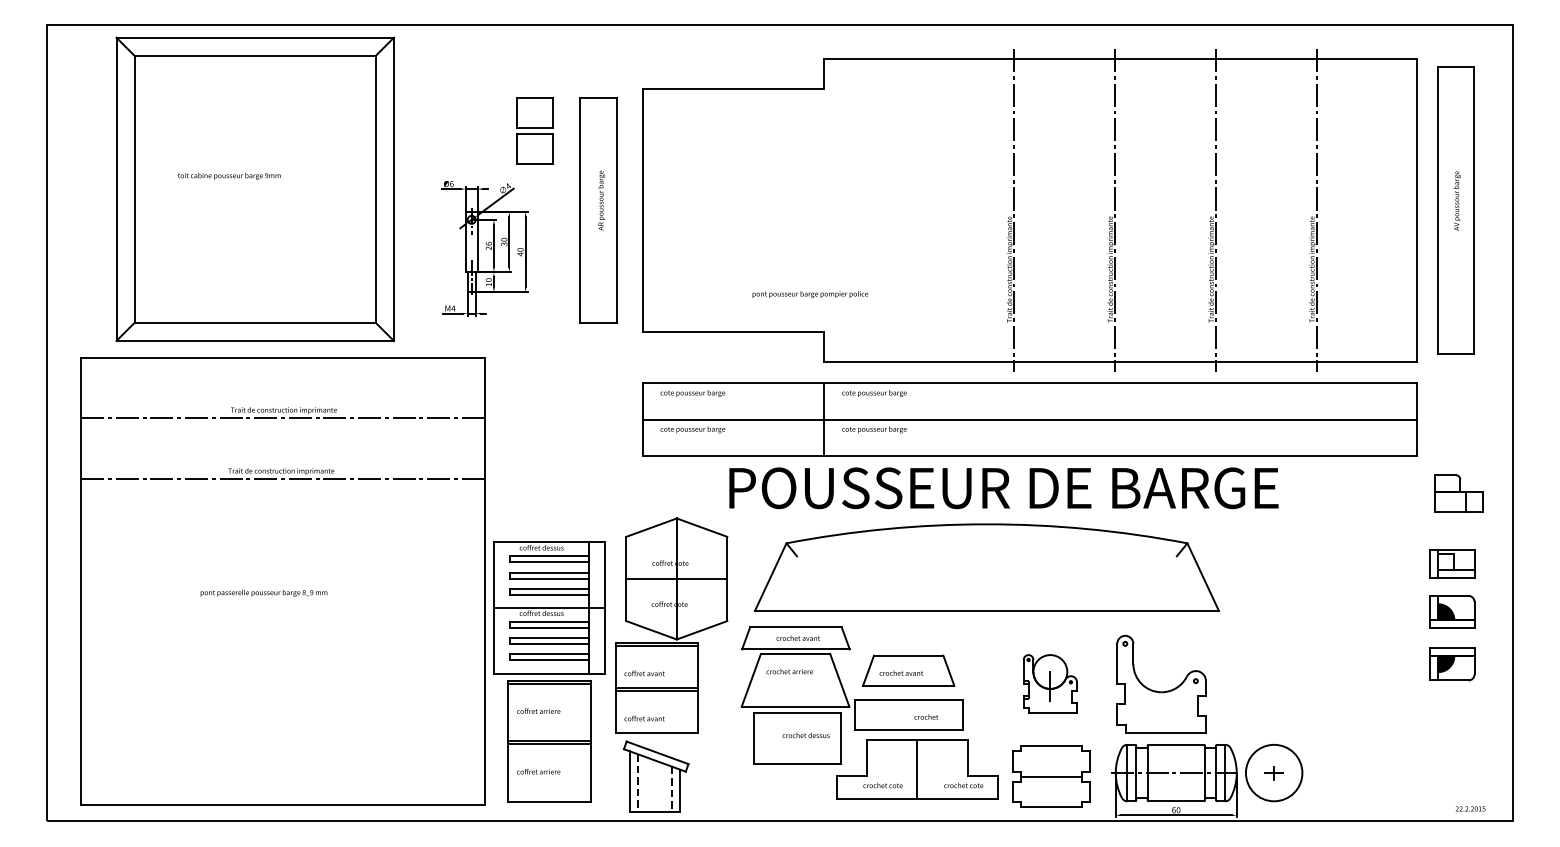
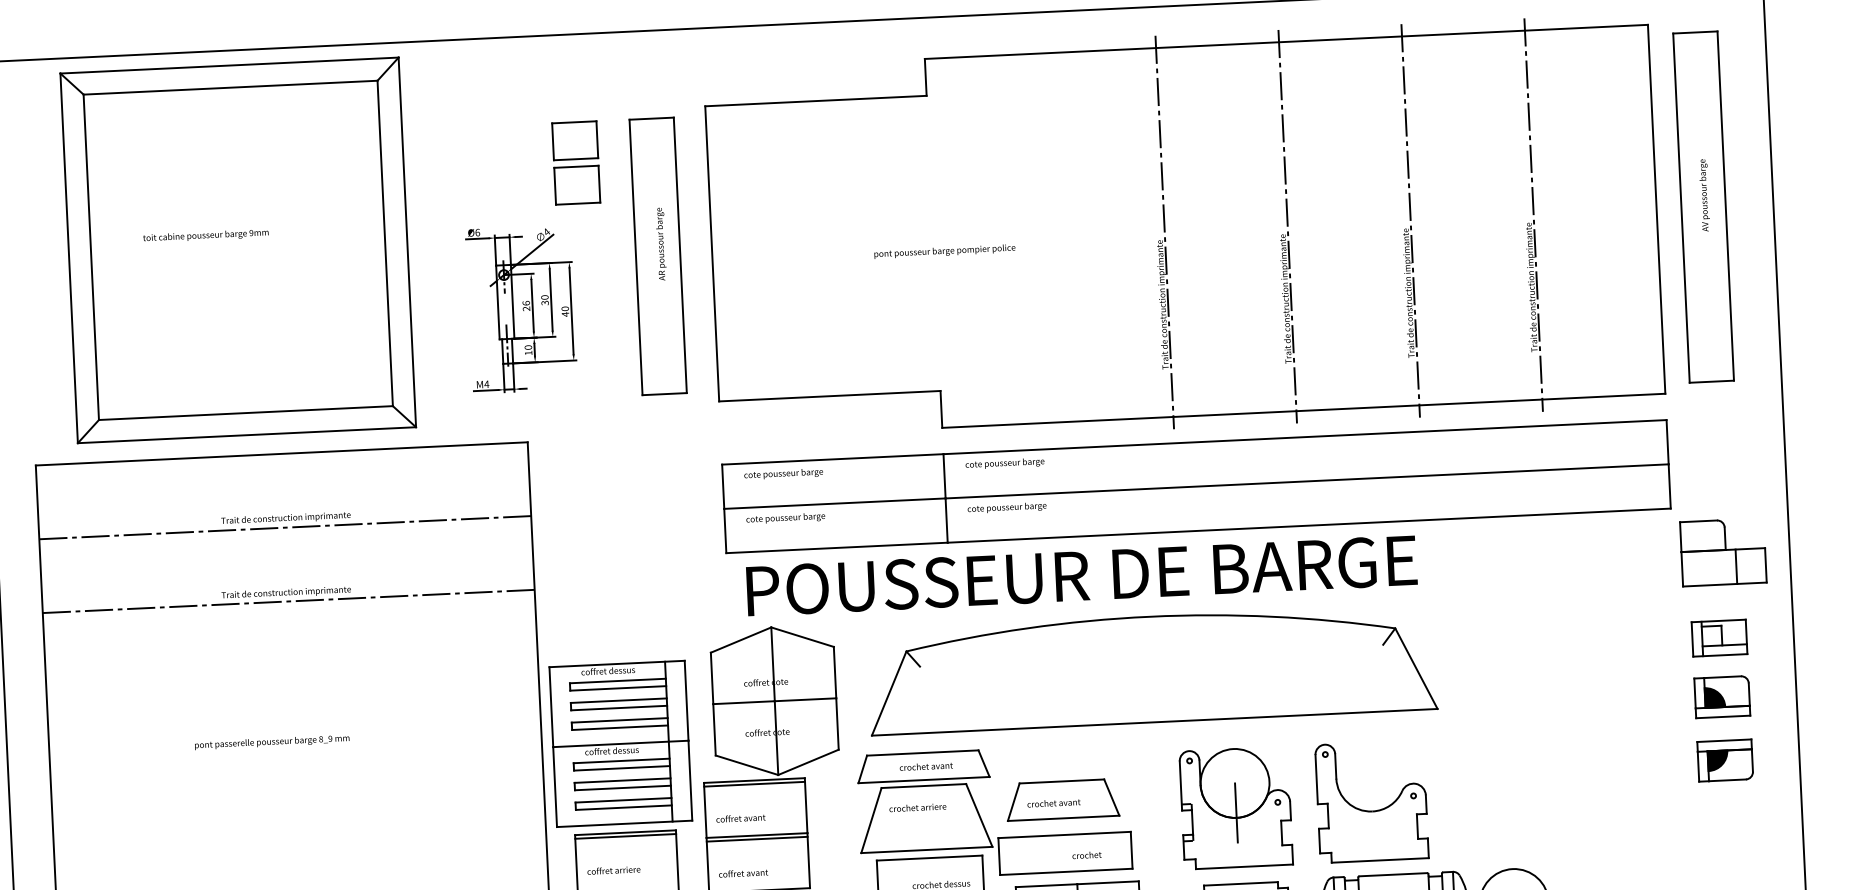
text: (810, 294) -> (945, 251), moved
text: (1003, 488) -> (1081, 576), moved
part: (1458, 493) -> (1722, 552), size x1.43
part: (1050, 683) -> (1236, 807), size x1.67

